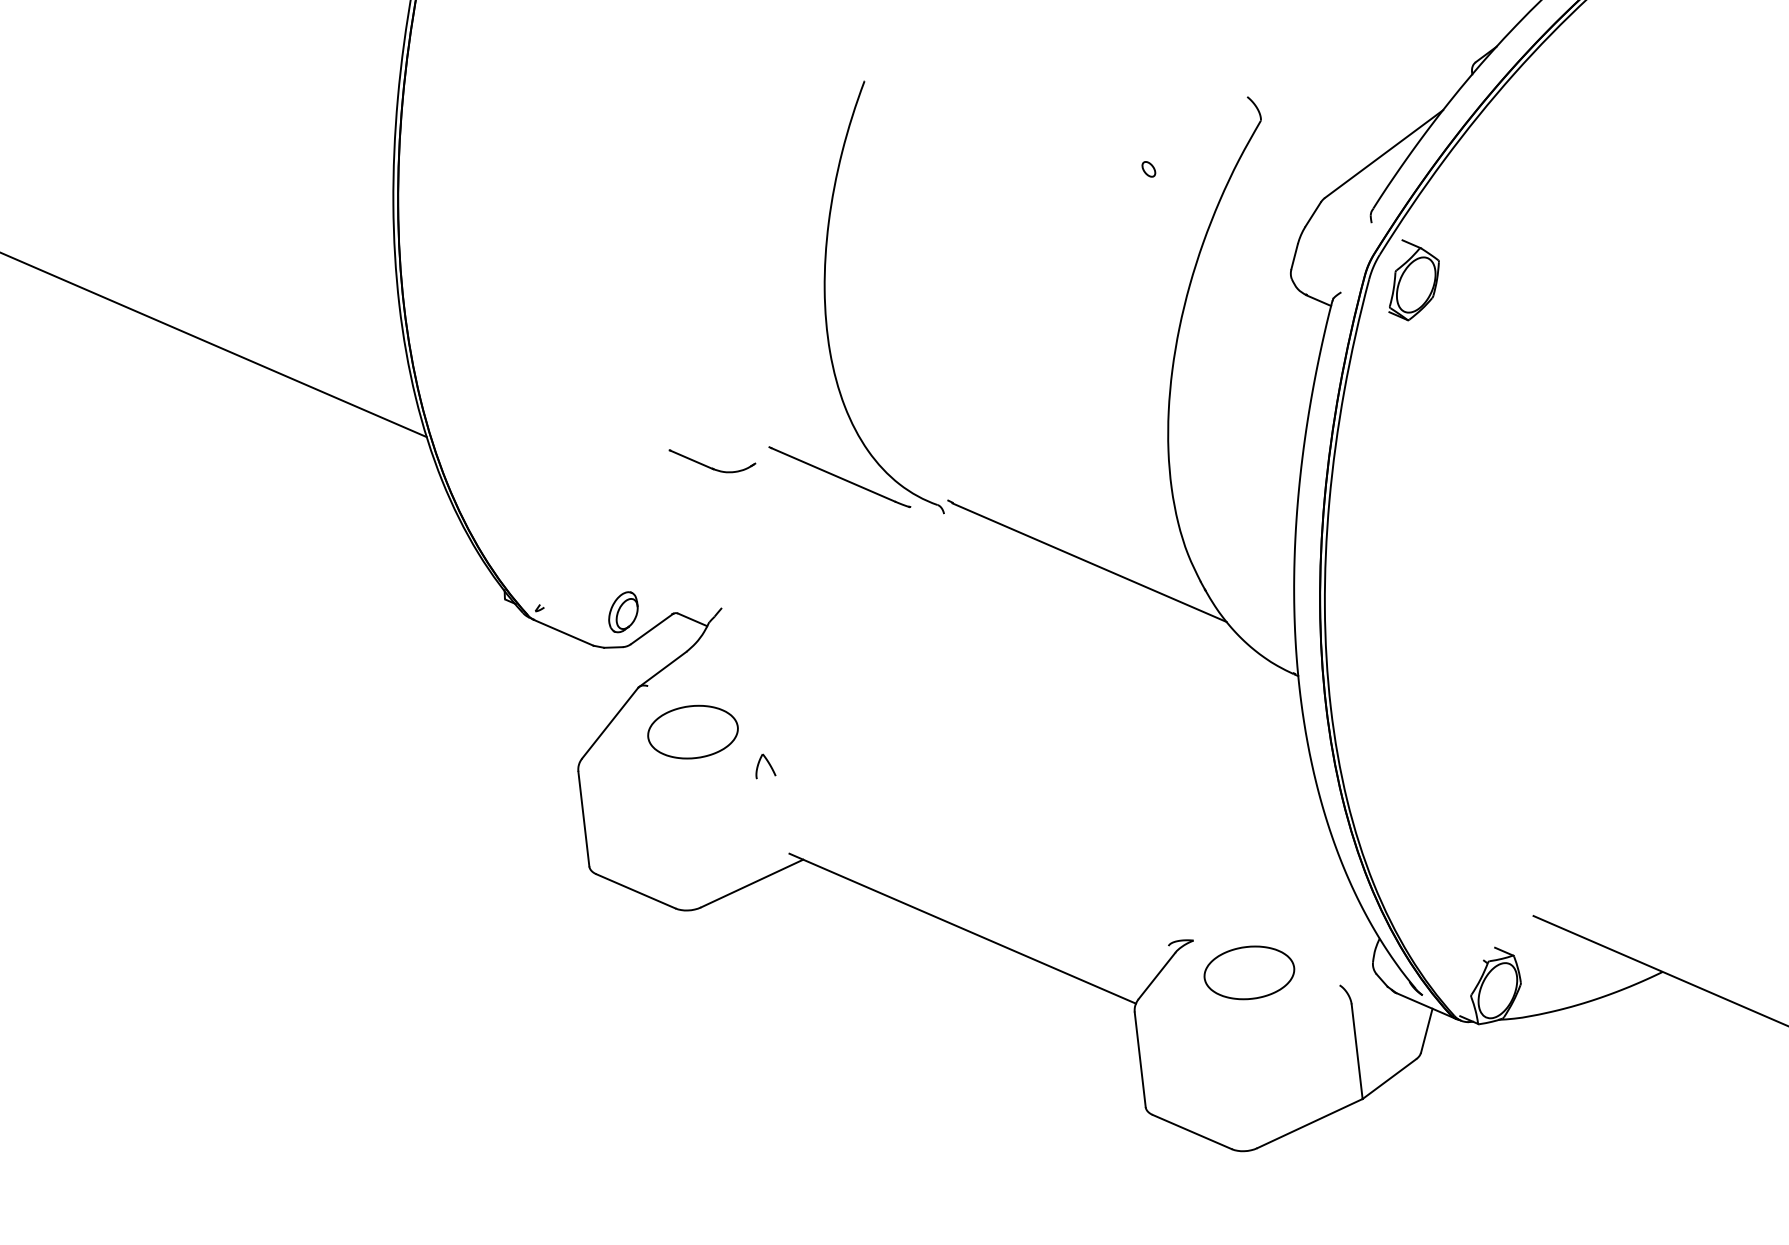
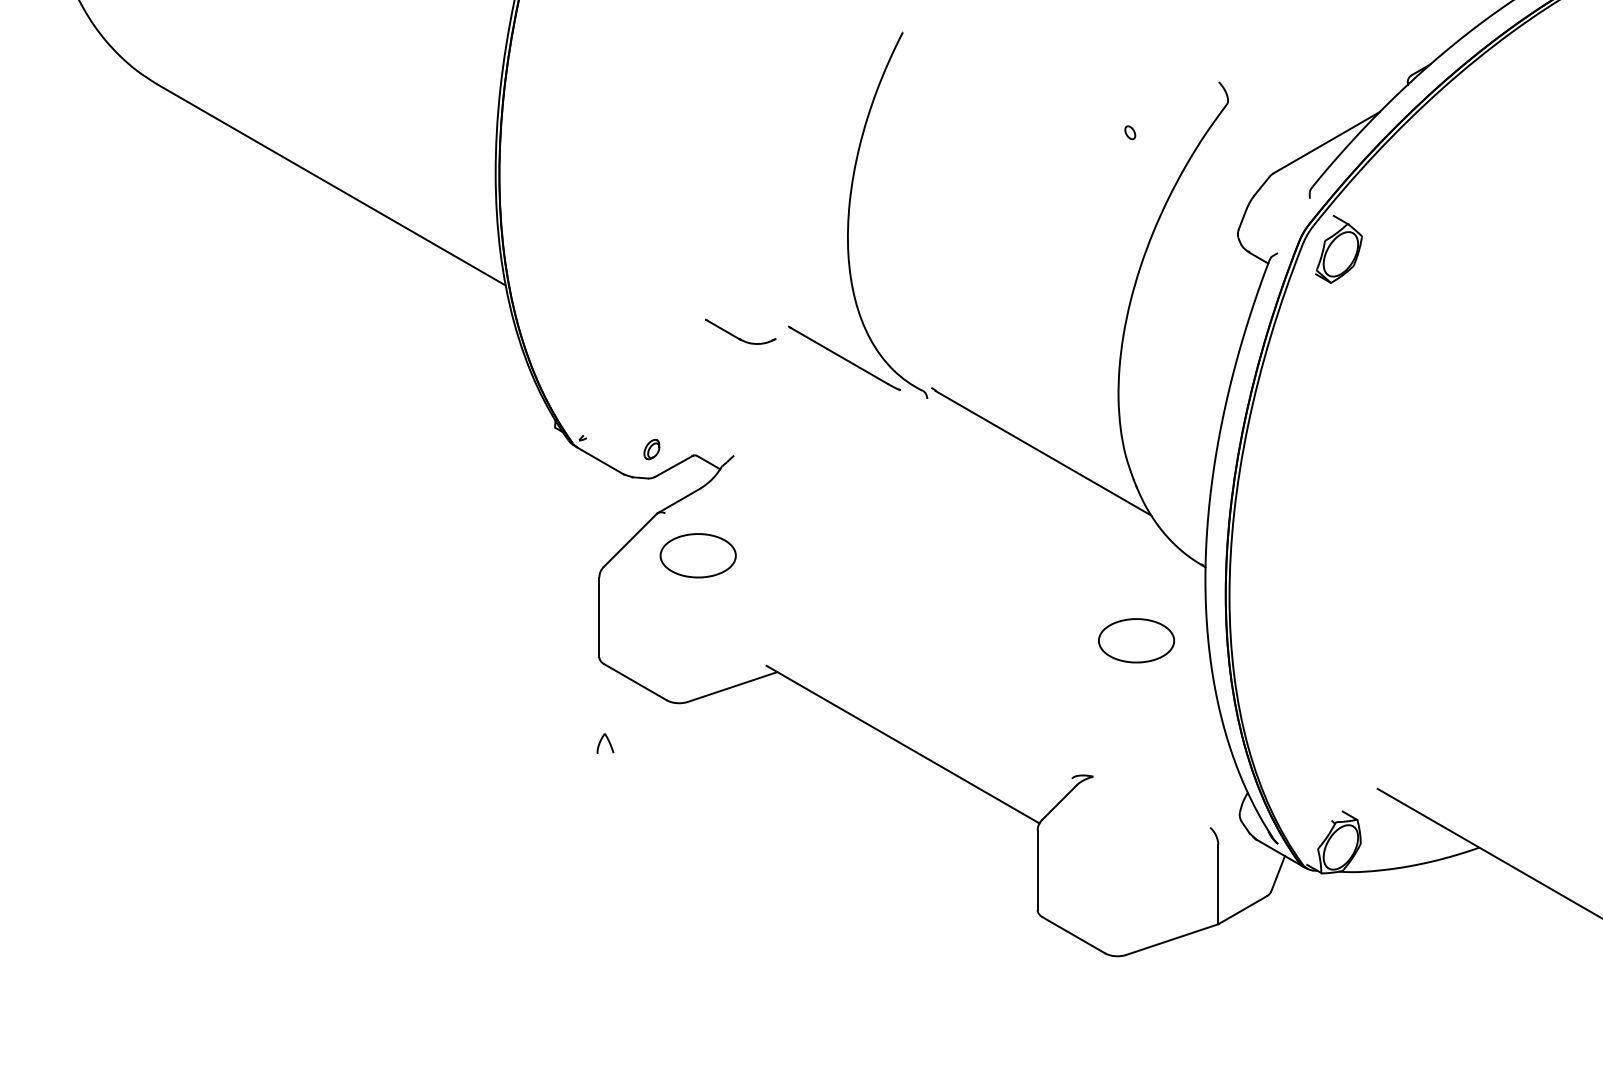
part: (622, 612) -> (651, 449), size x0.6
part: (764, 765) -> (605, 743), moved
part: (1249, 972) -> (1136, 640), moved

